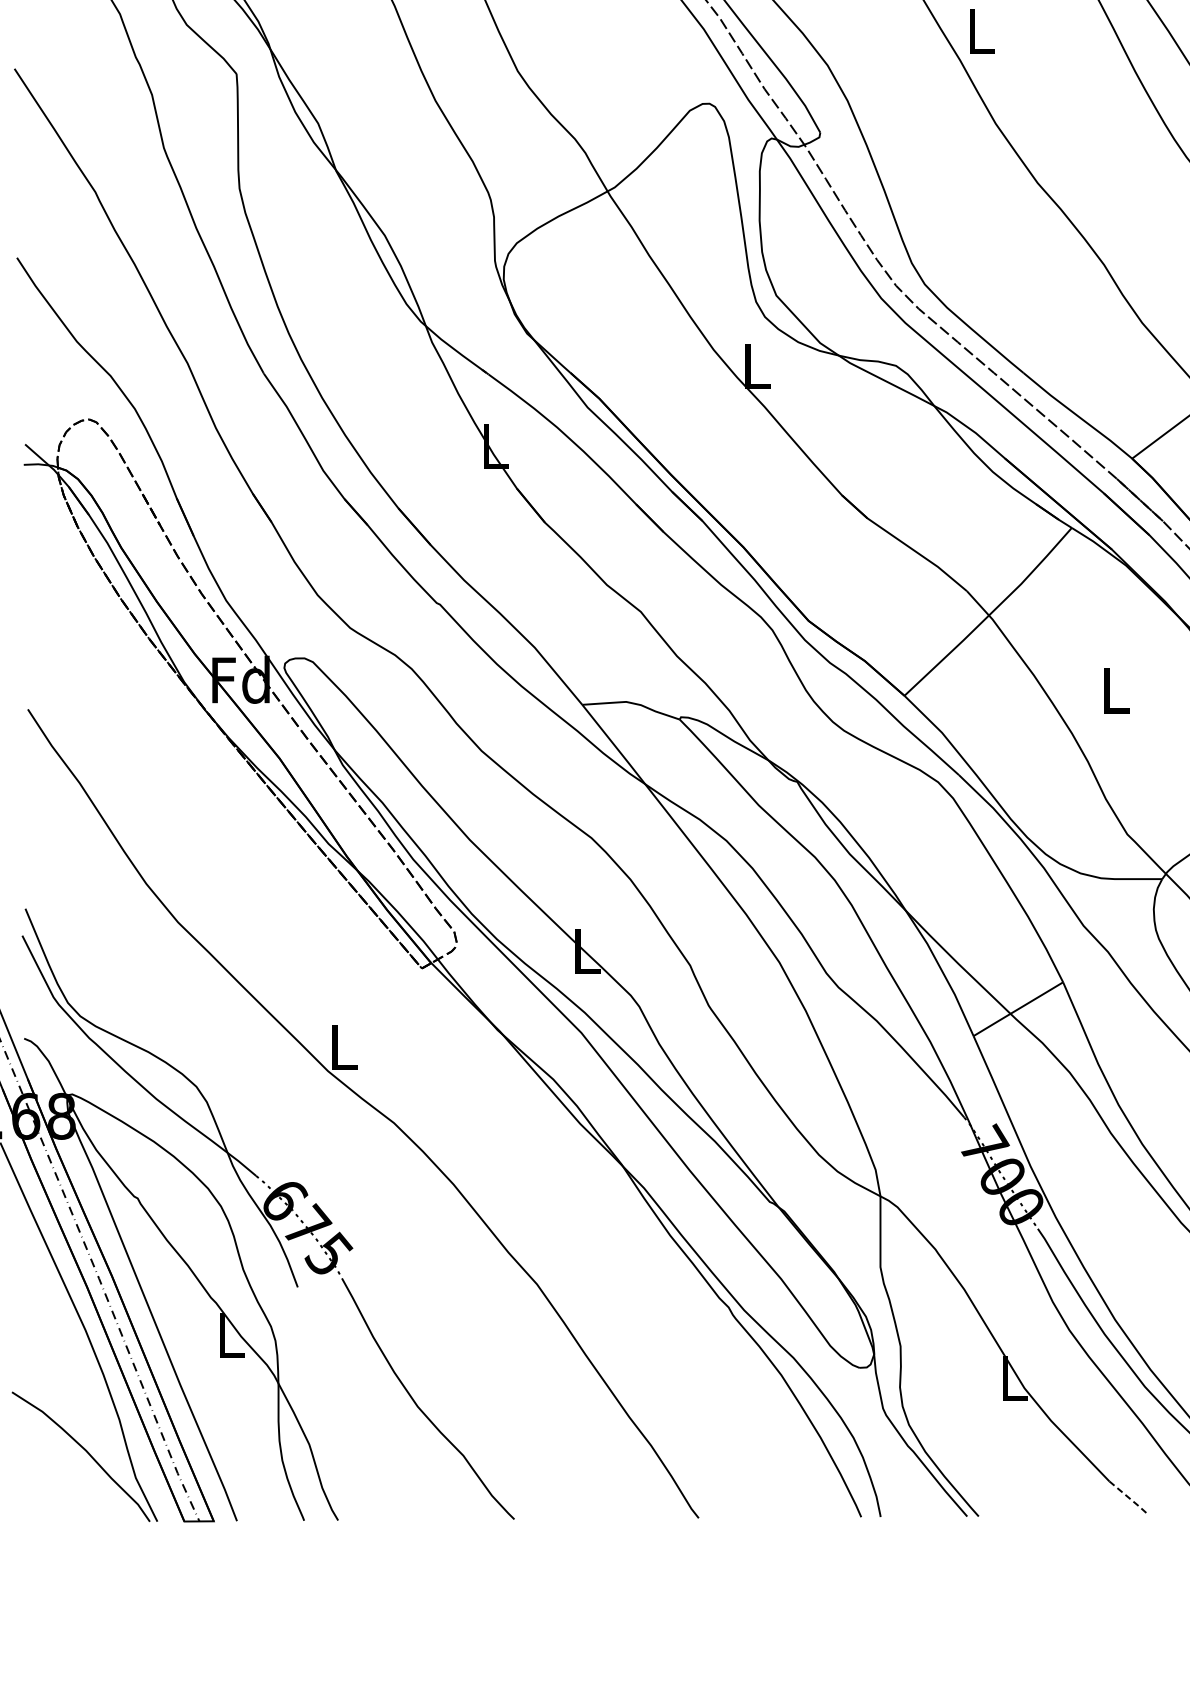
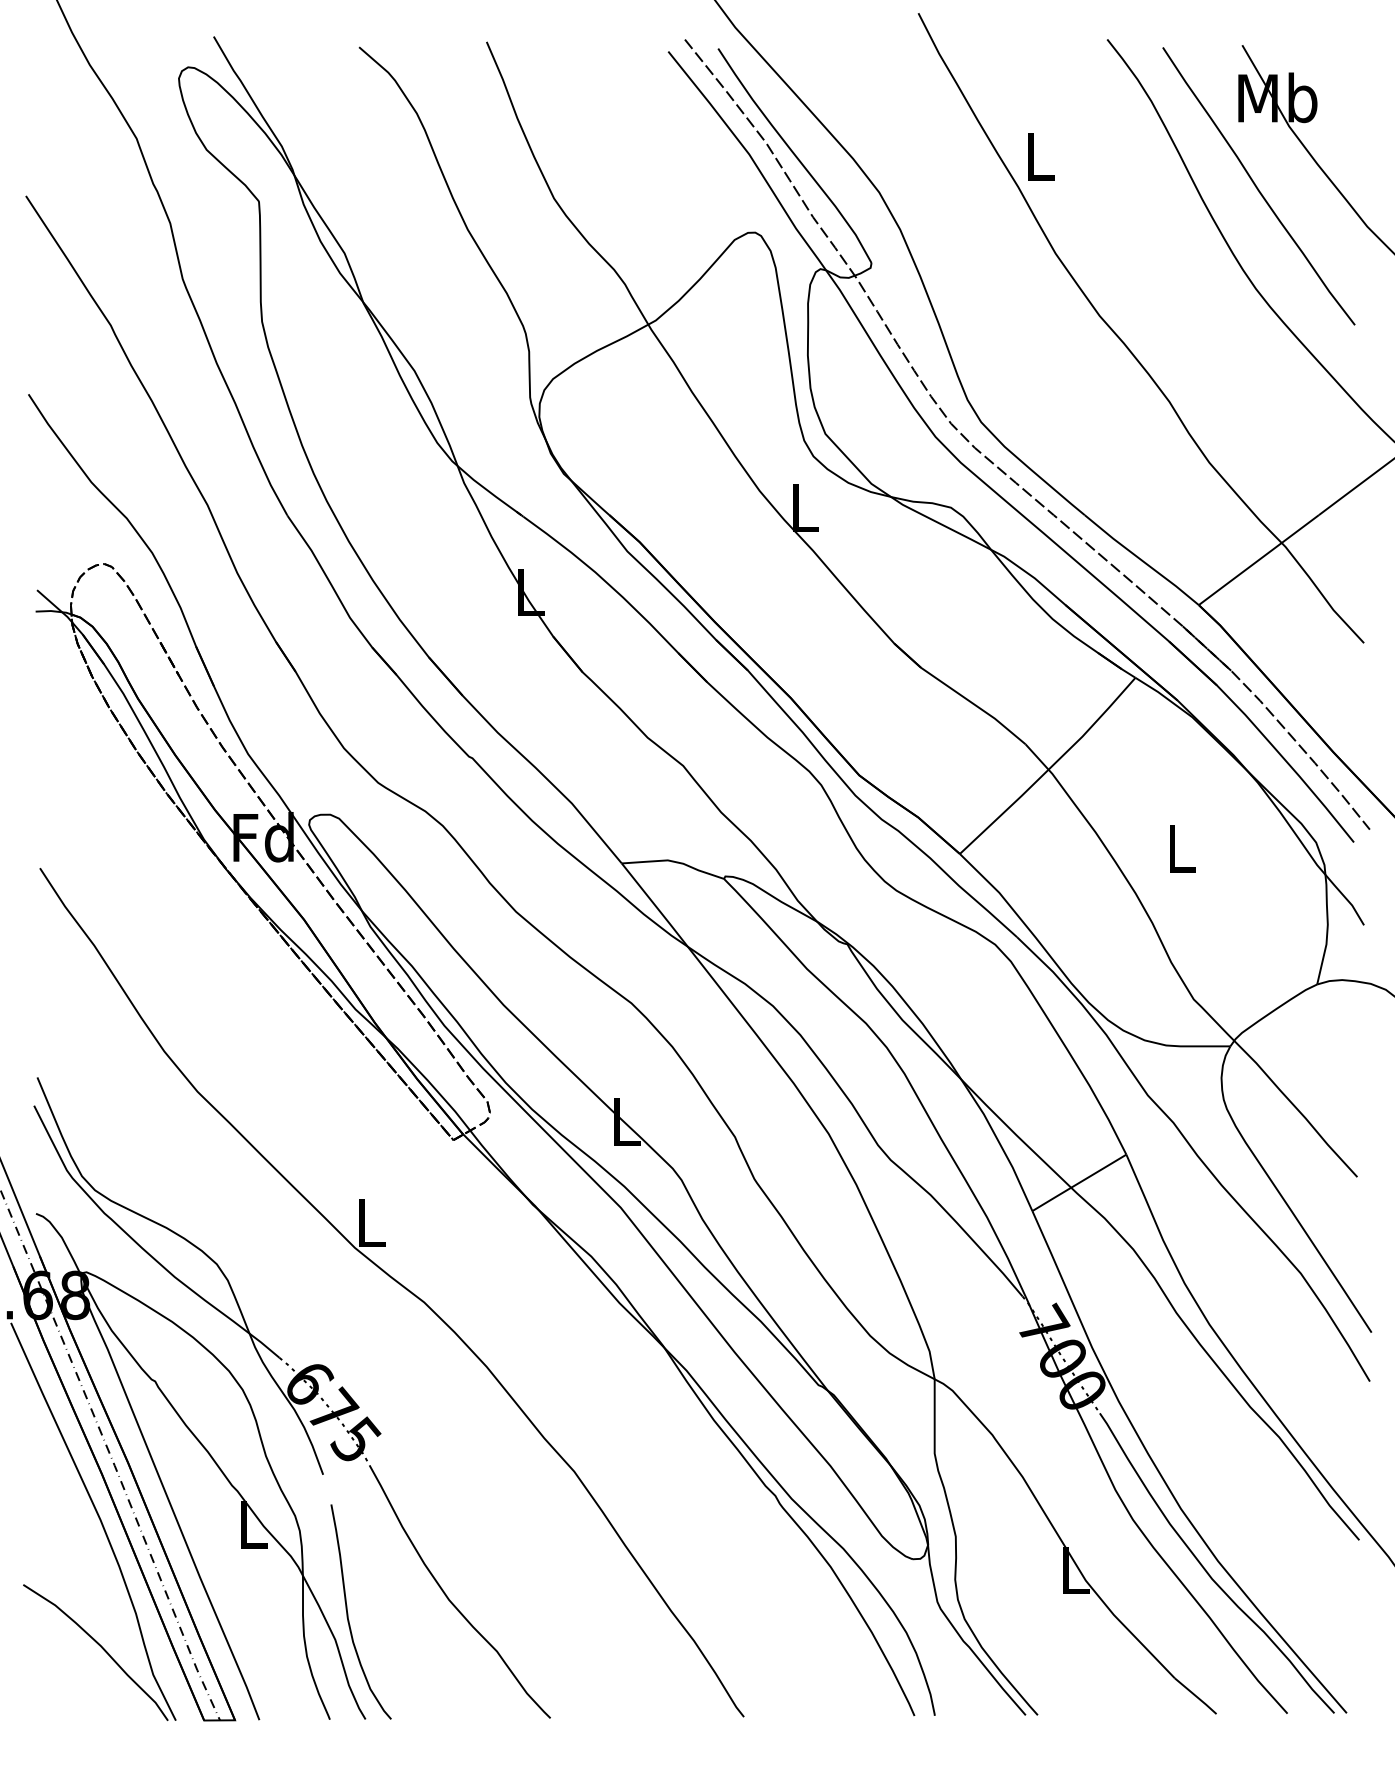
curve: (321, 1419) -> (348, 1613), added
line: (1129, 1498) -> (1196, 1696), dashed -> solid

